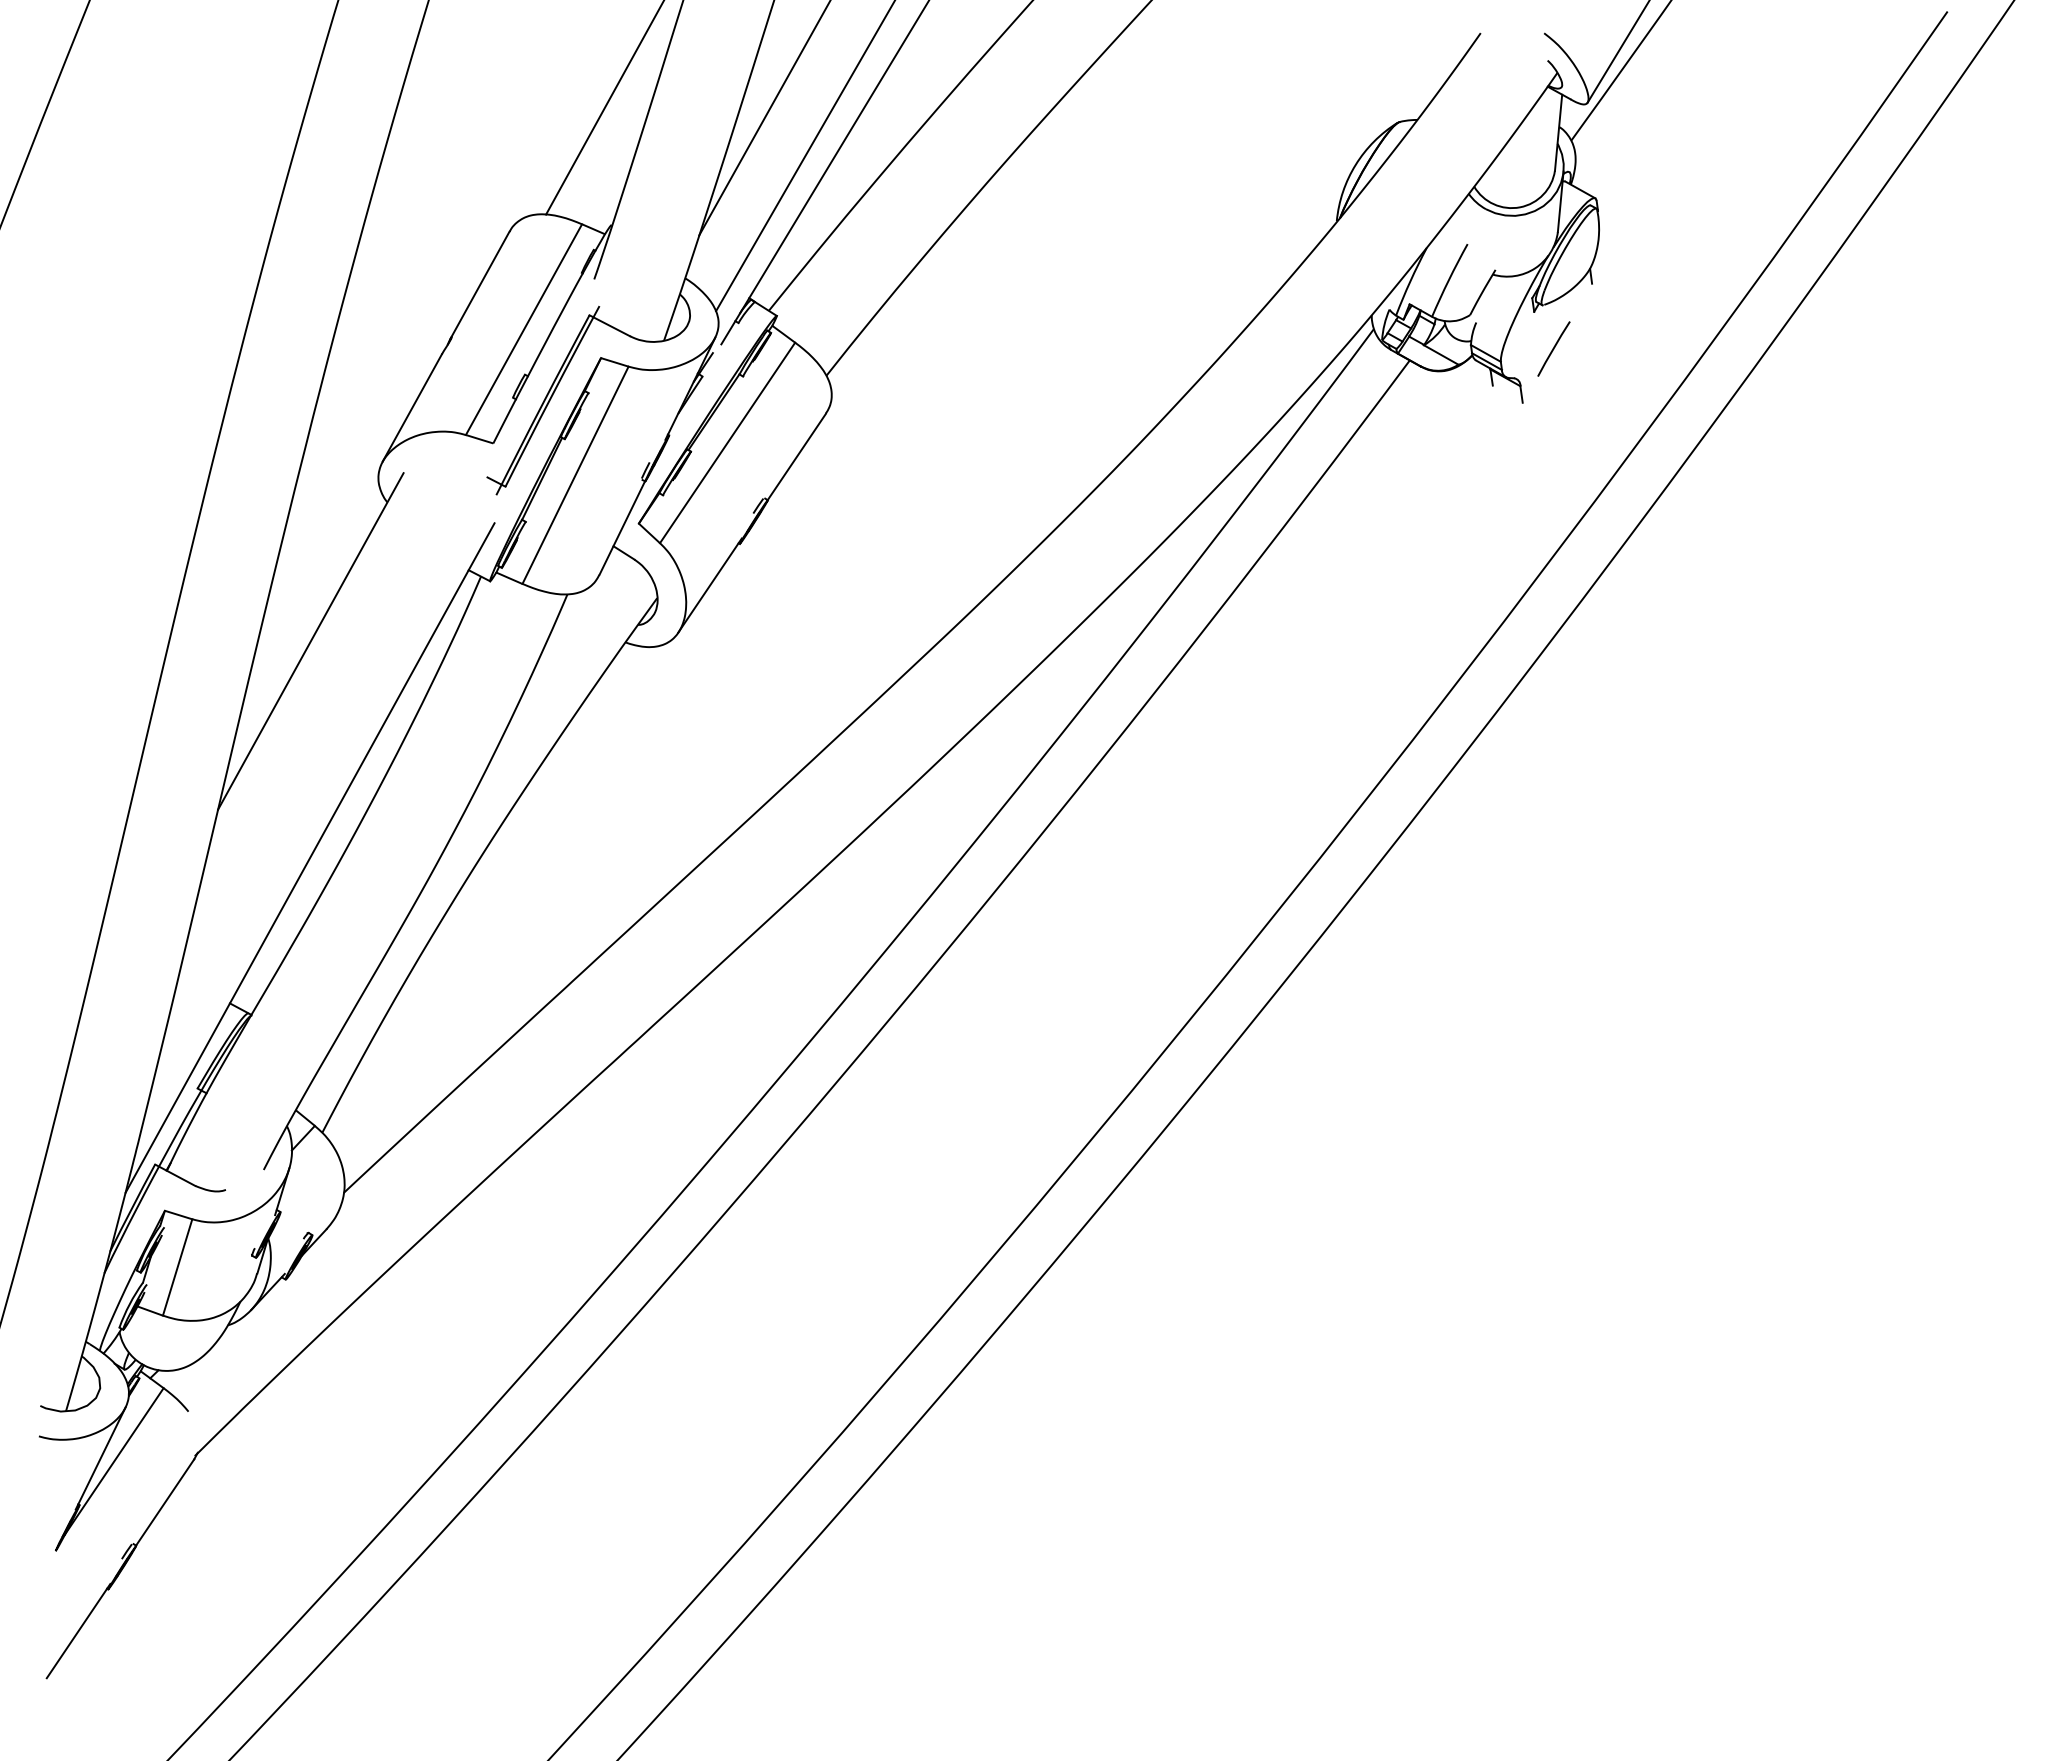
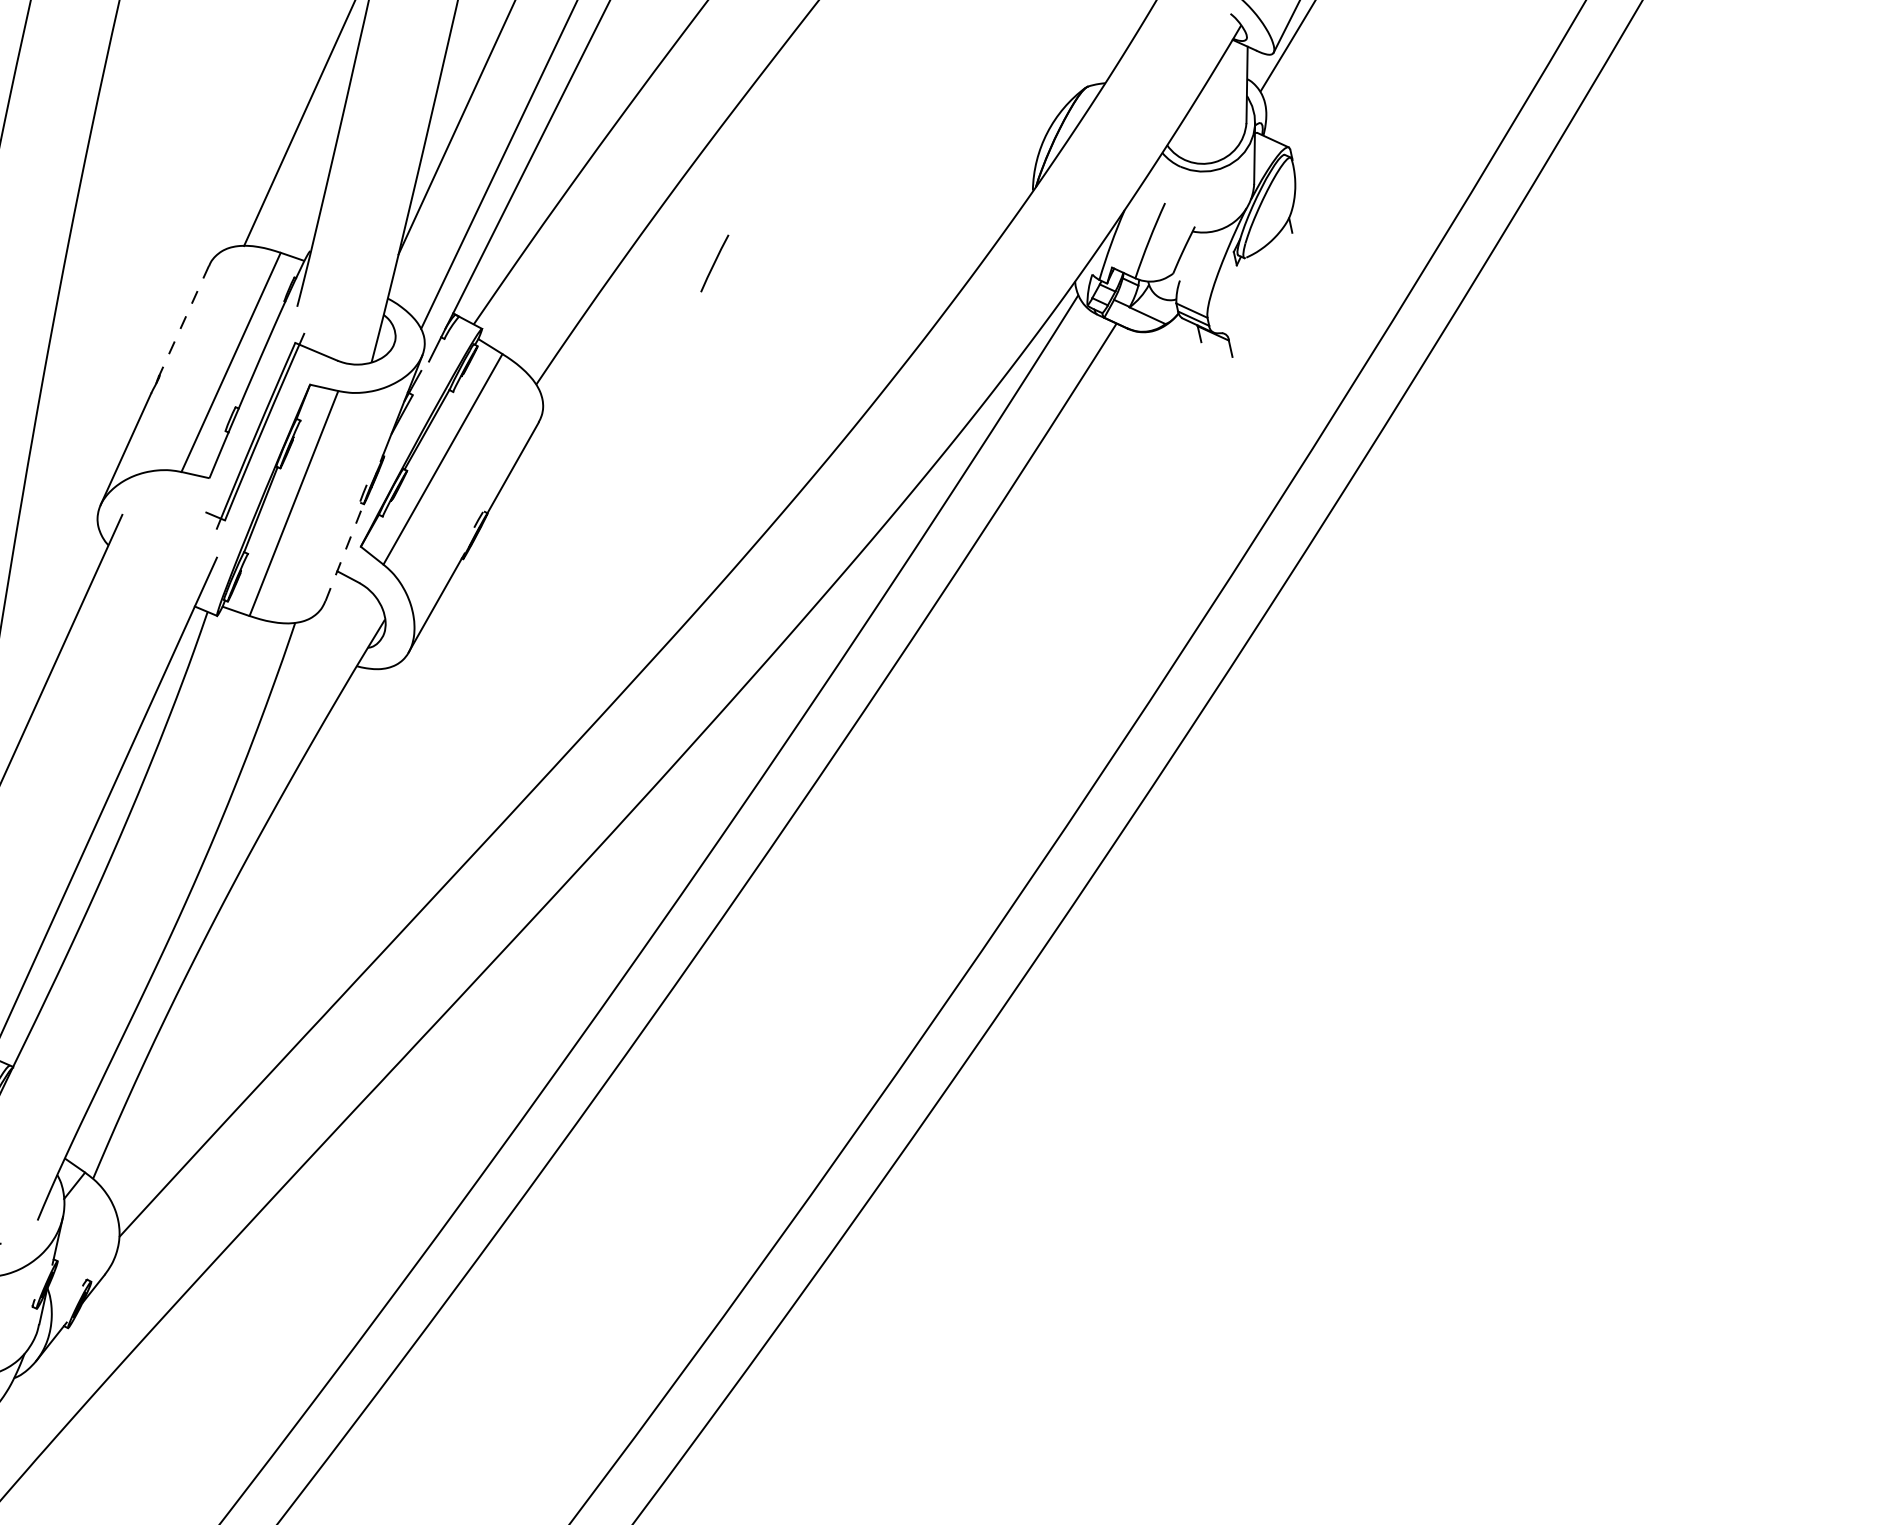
line: (479, 285) -> (183, 321), solid -> dashed
line: (1553, 348) -> (714, 263), moved
line: (622, 527) -> (344, 551), solid -> dashed

